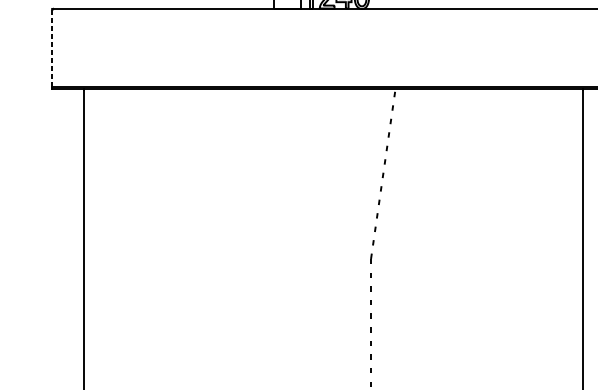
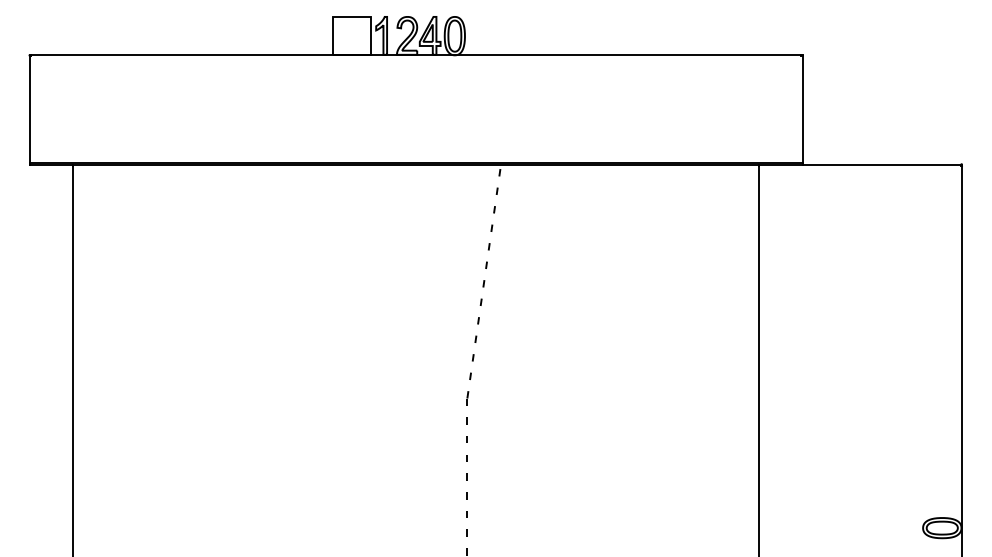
line: (52, 47) -> (29, 108), dashed -> solid

